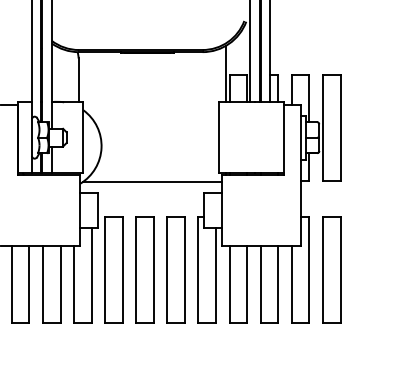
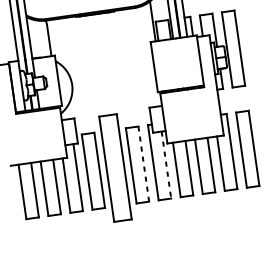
line: (151, 182) -> (111, 105), removed
part: (144, 269) -> (115, 168), size x1.4
line: (184, 270) -> (143, 164), solid -> dashed
line: (216, 275) -> (166, 165), solid -> dashed

